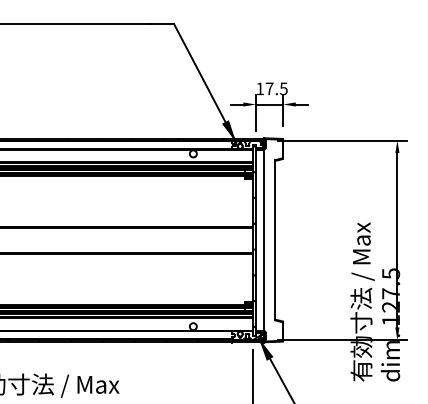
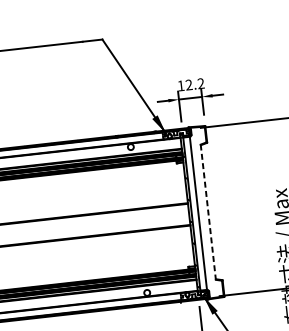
text: (276, 88) -> (194, 84), 17.5 -> 12.2
line: (275, 240) -> (208, 212), solid -> dashed

